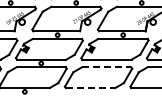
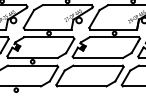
line: (106, 67) -> (97, 65), dashed -> solid
line: (90, 88) -> (81, 86), dashed -> solid

